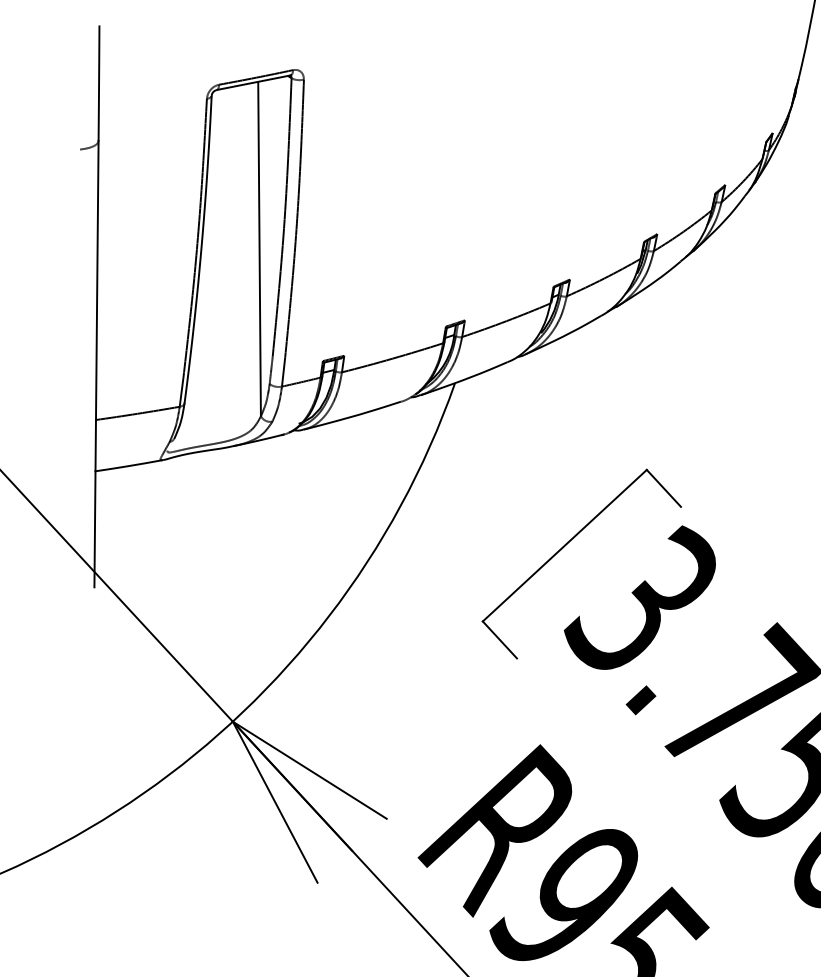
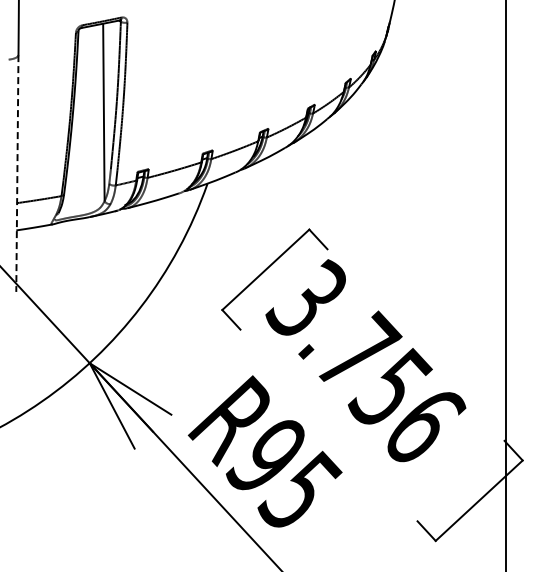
line: (96, 366) -> (17, 174), solid -> dashed

